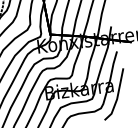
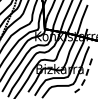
line: (117, 98) -> (85, 78), solid -> dashed

